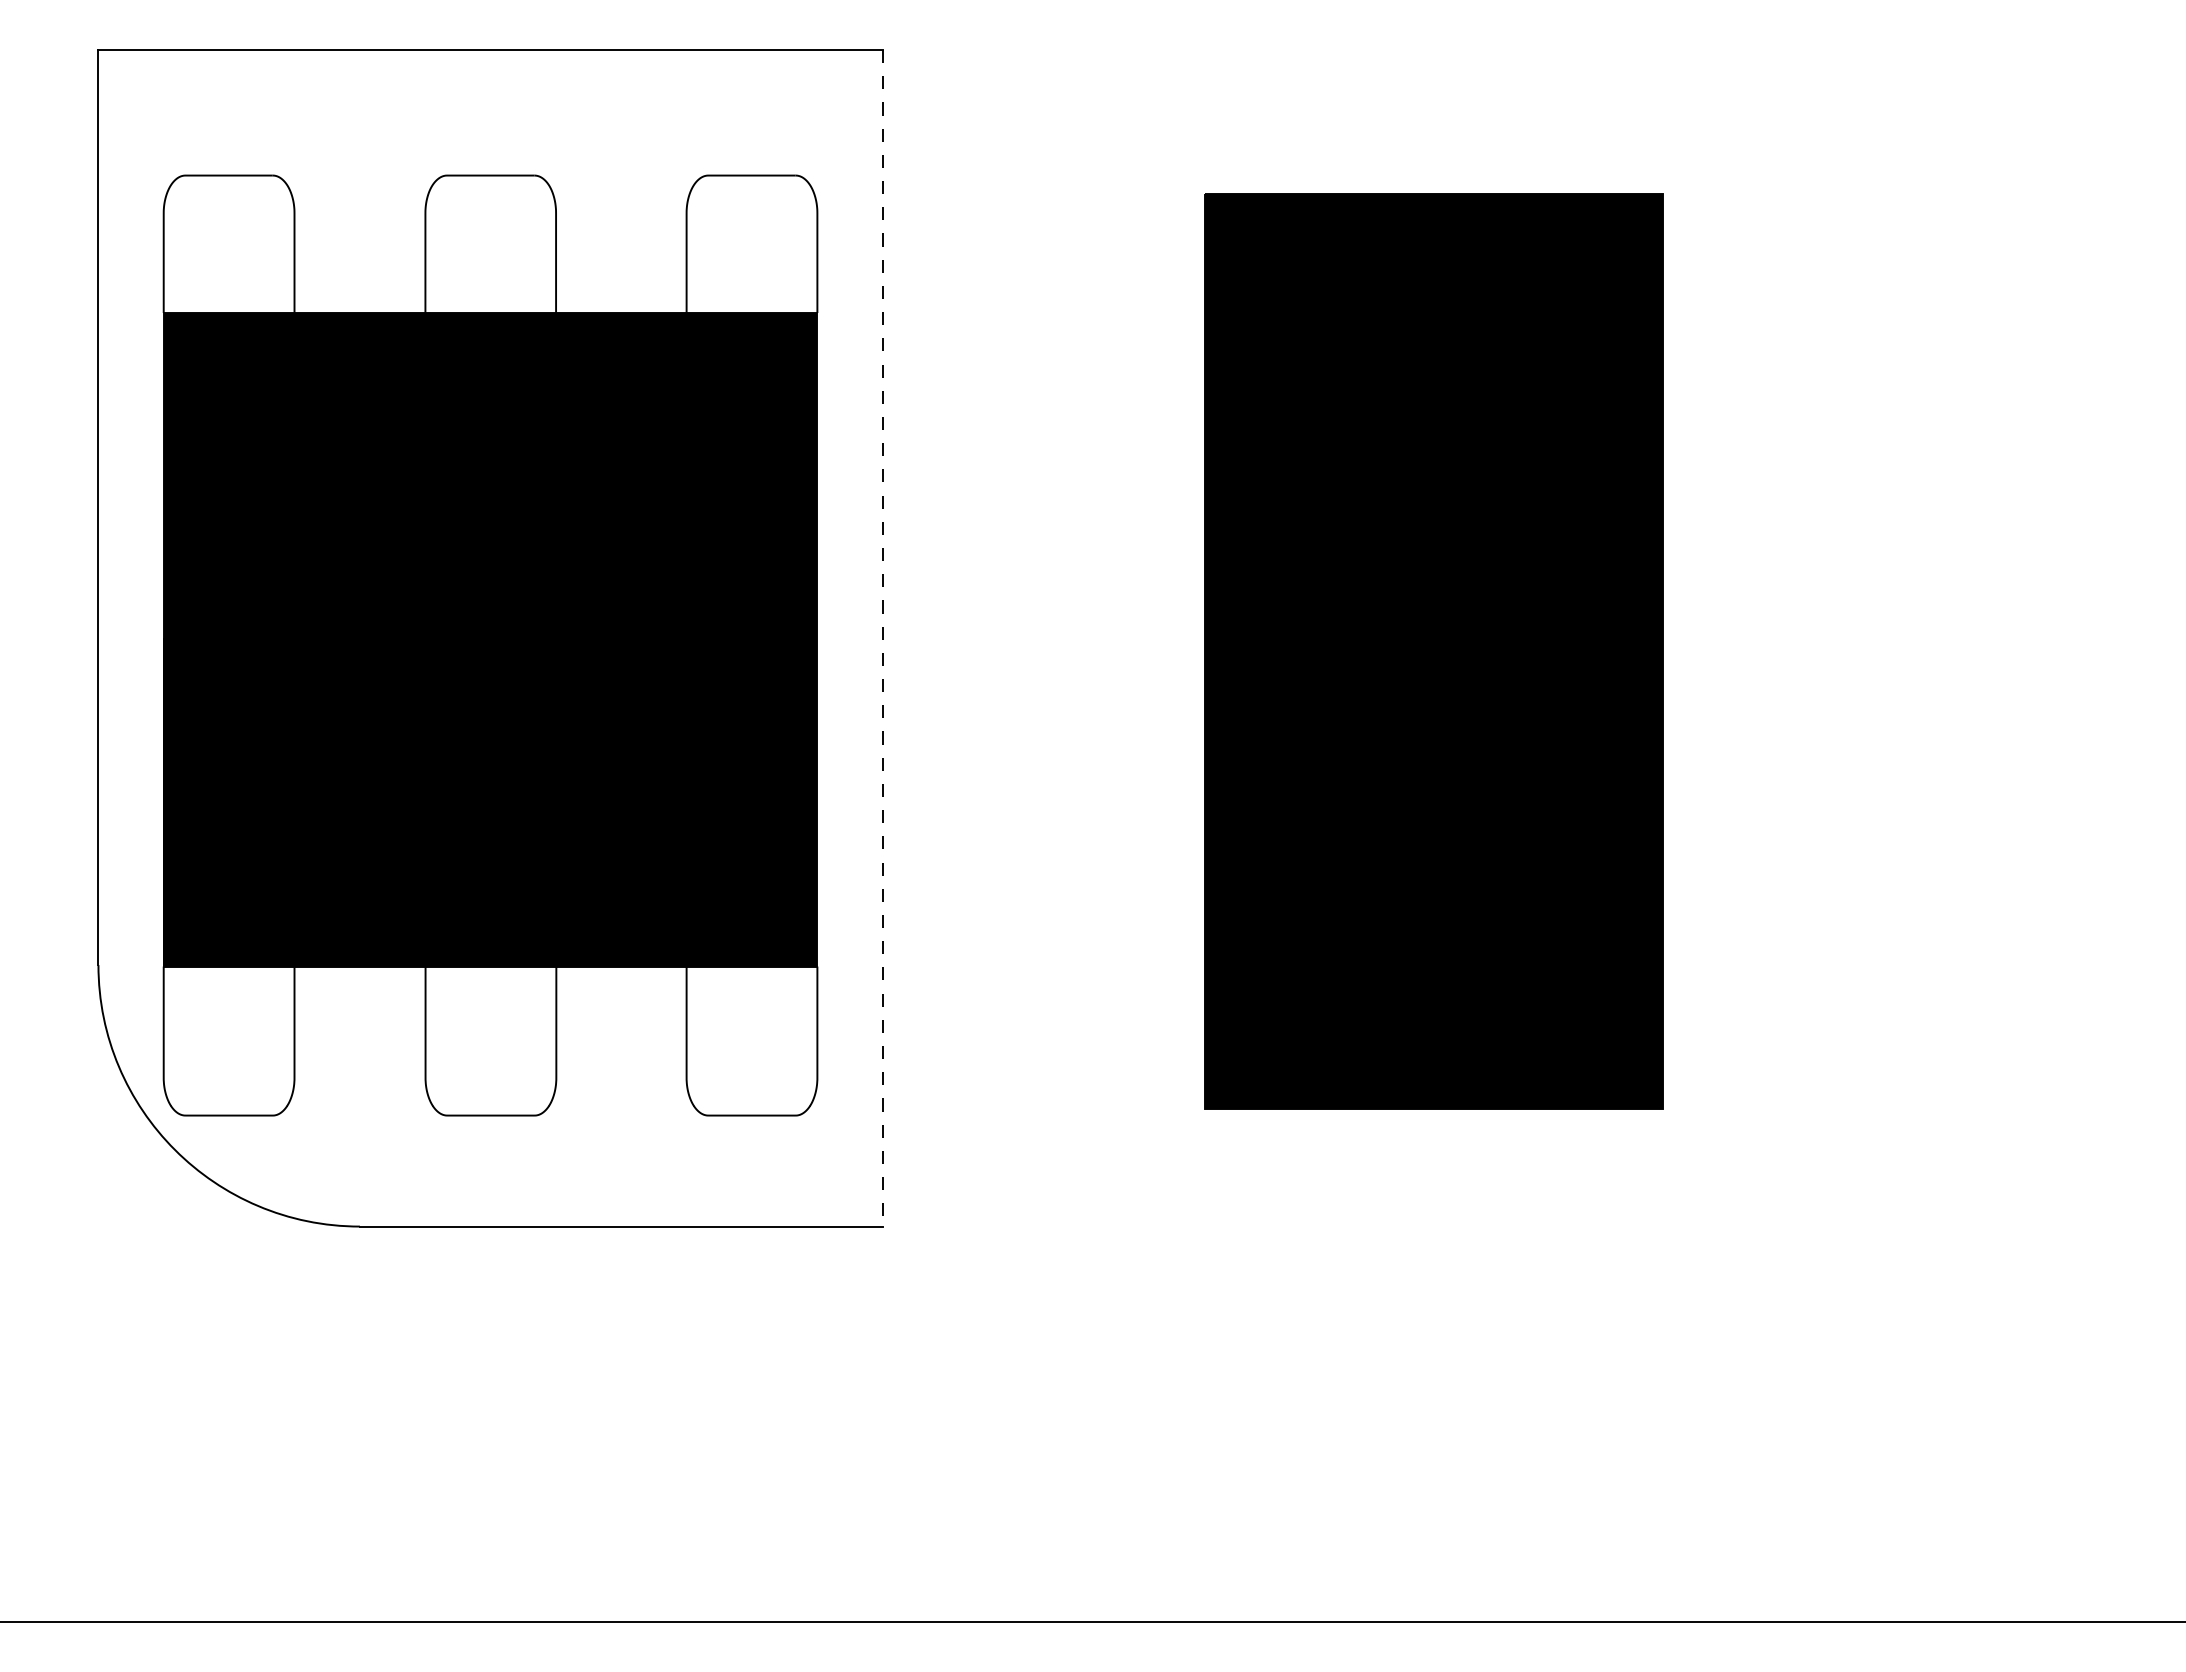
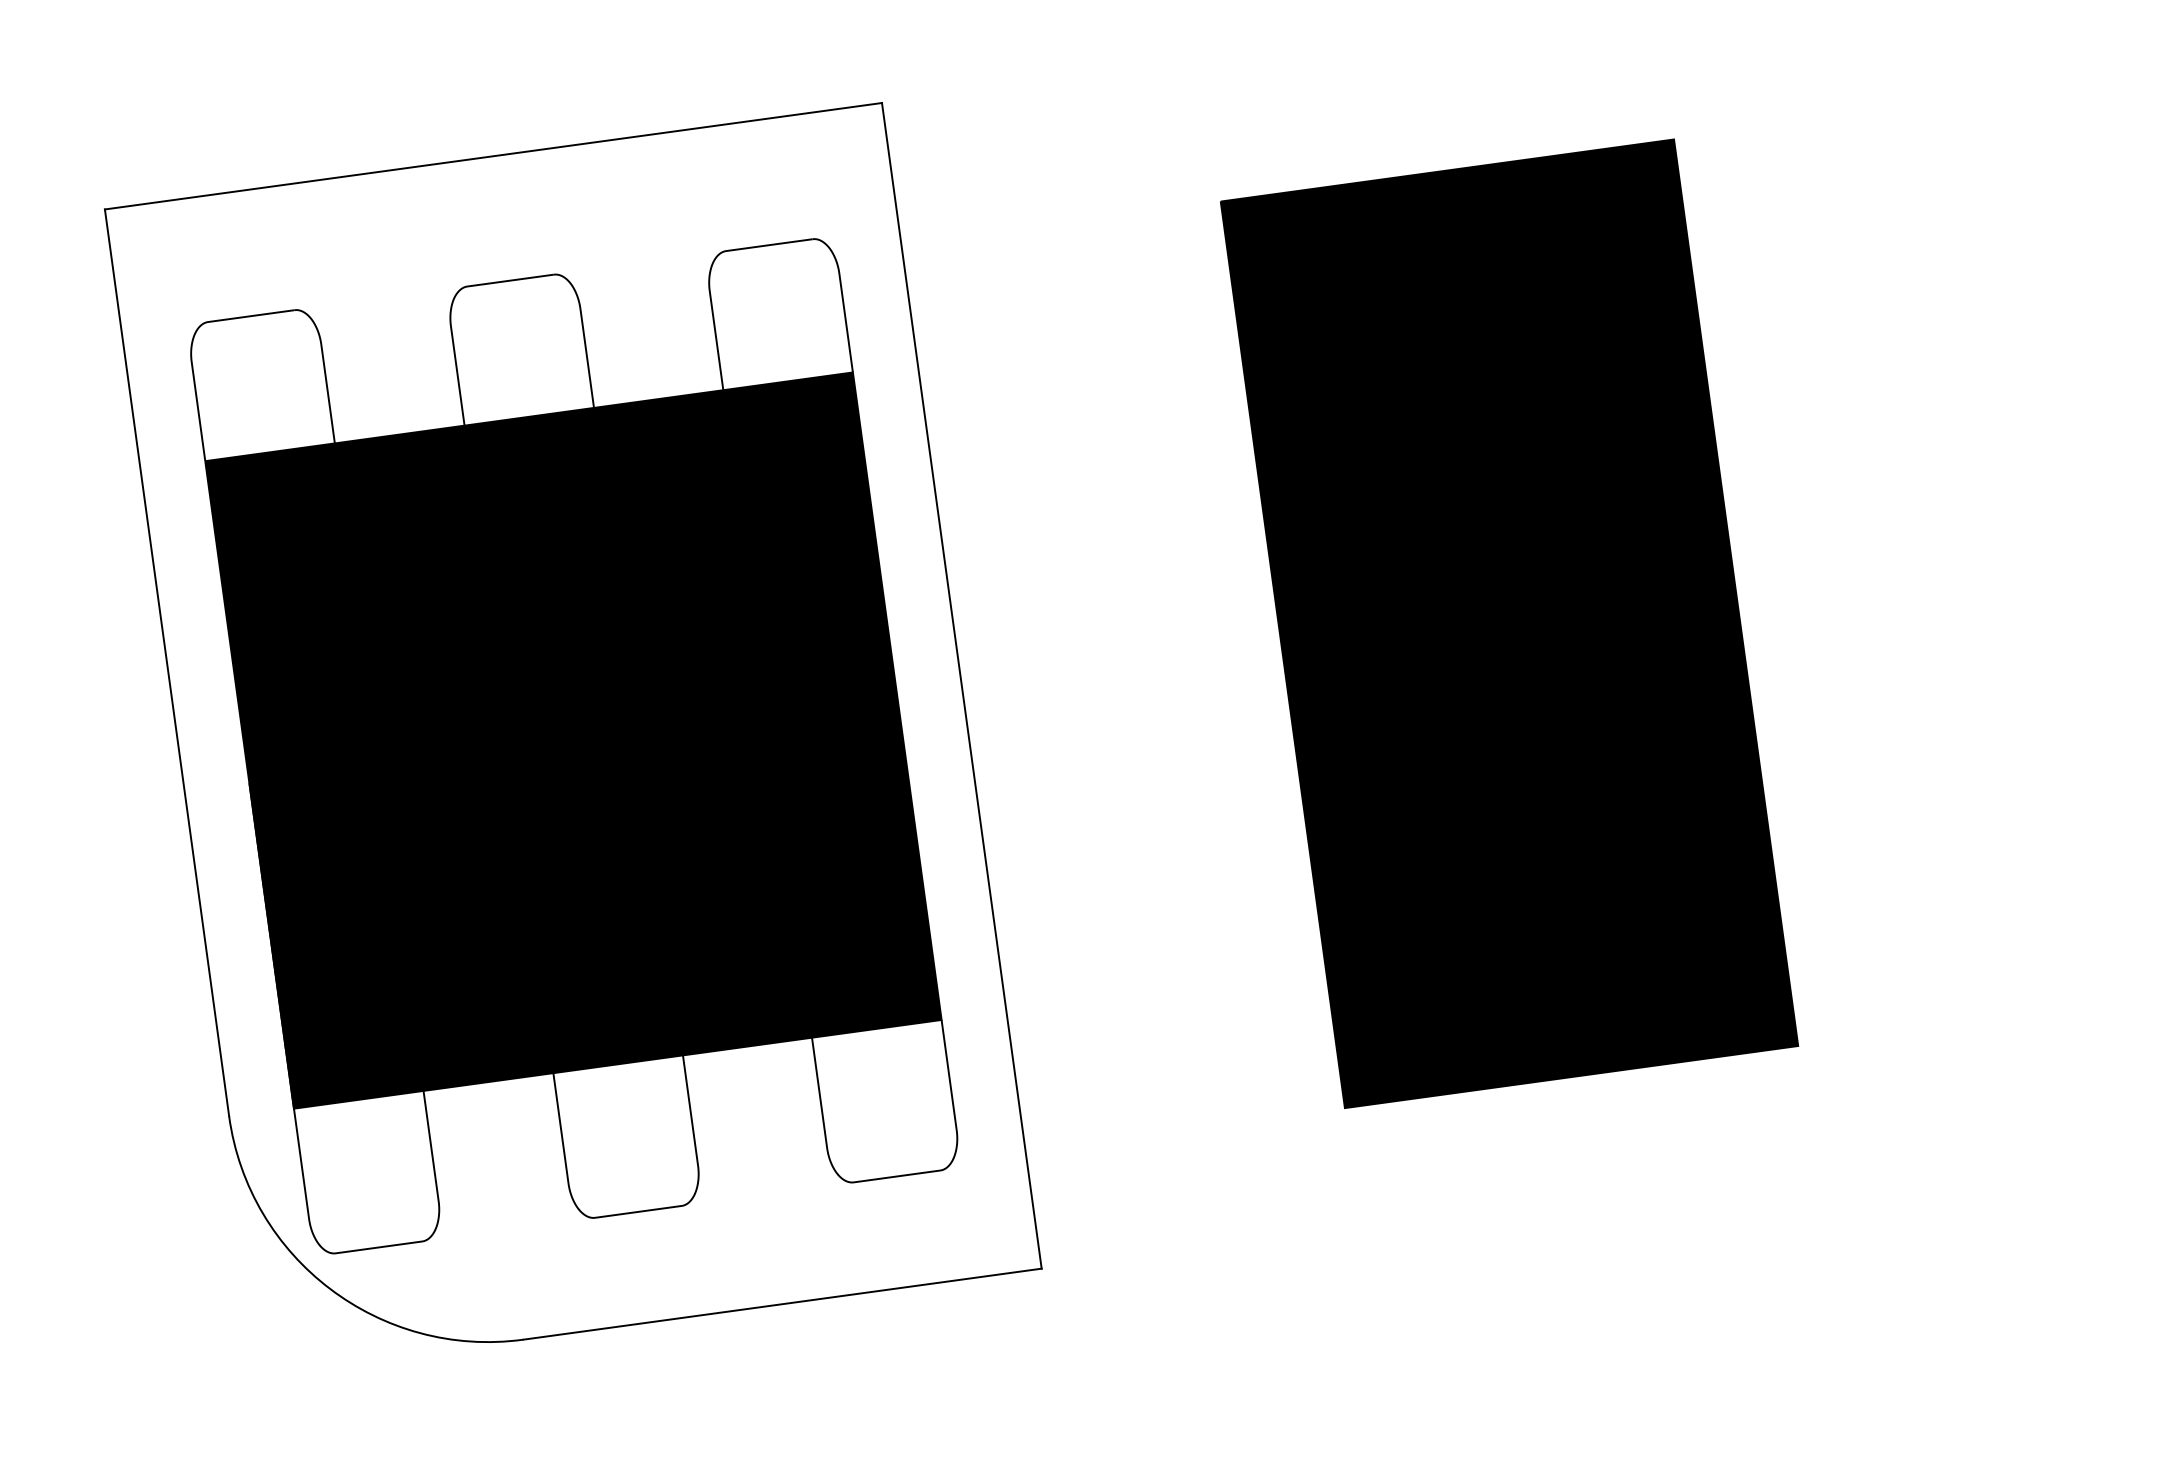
line: (882, 638) -> (961, 686), dashed -> solid

